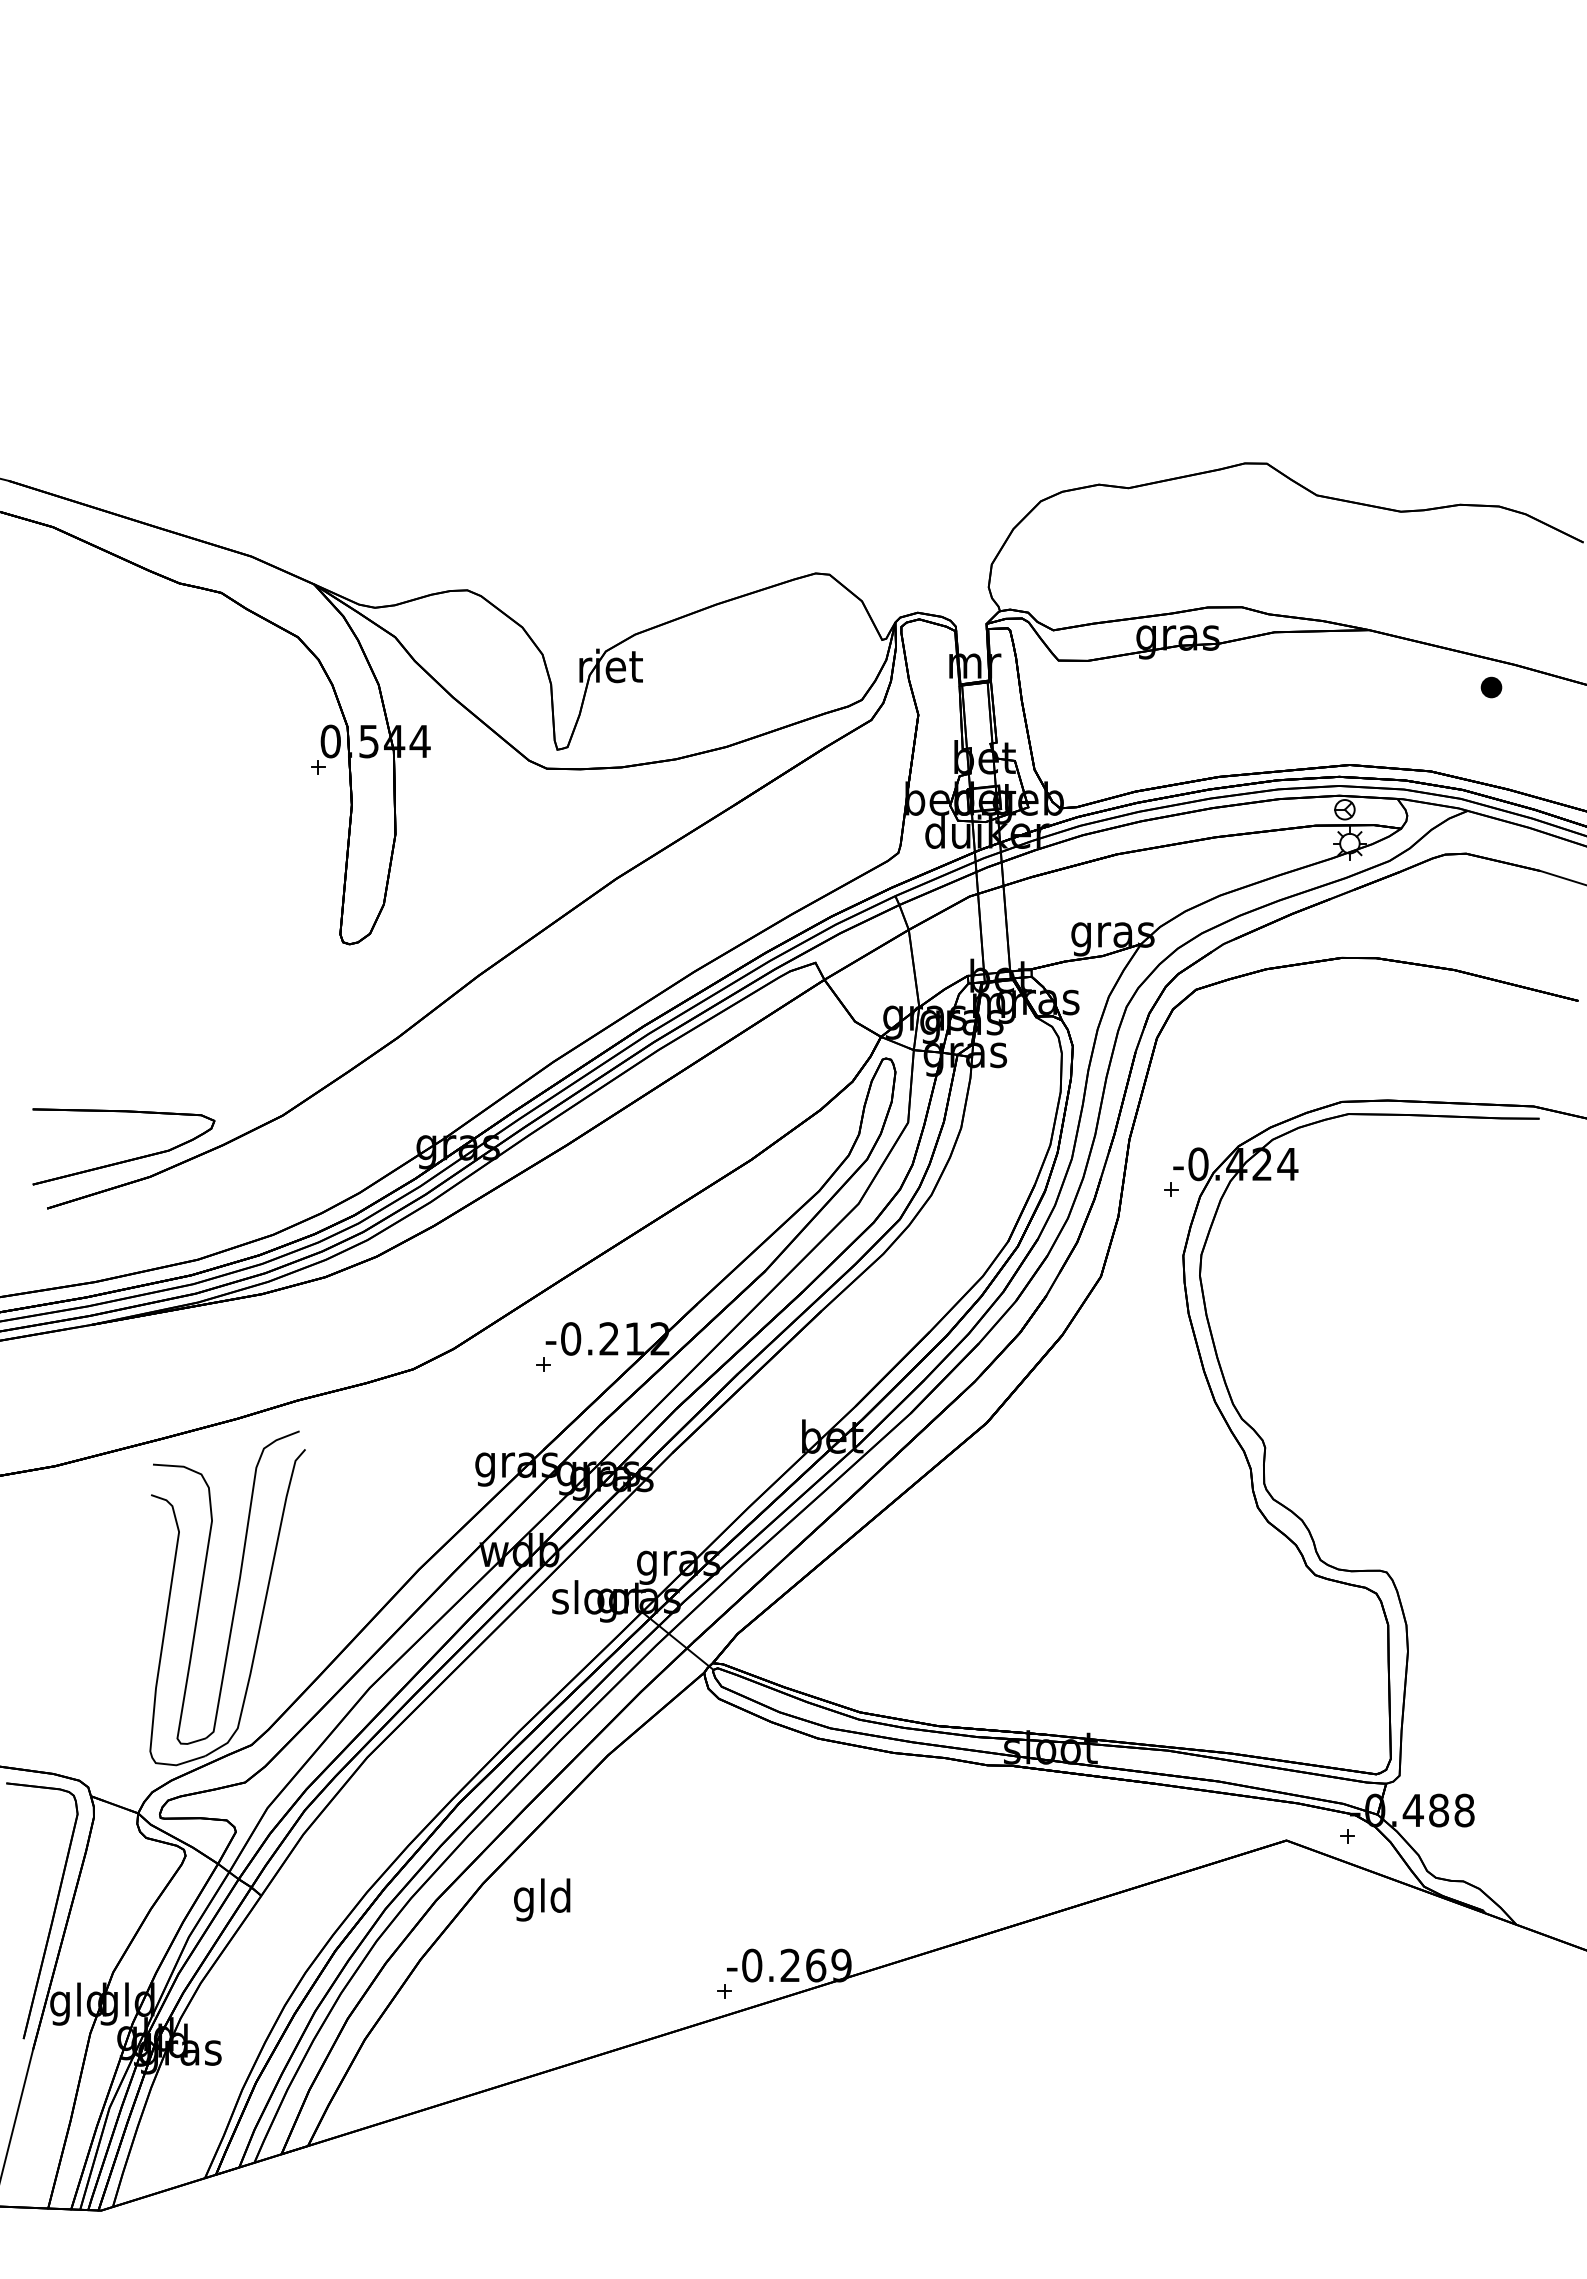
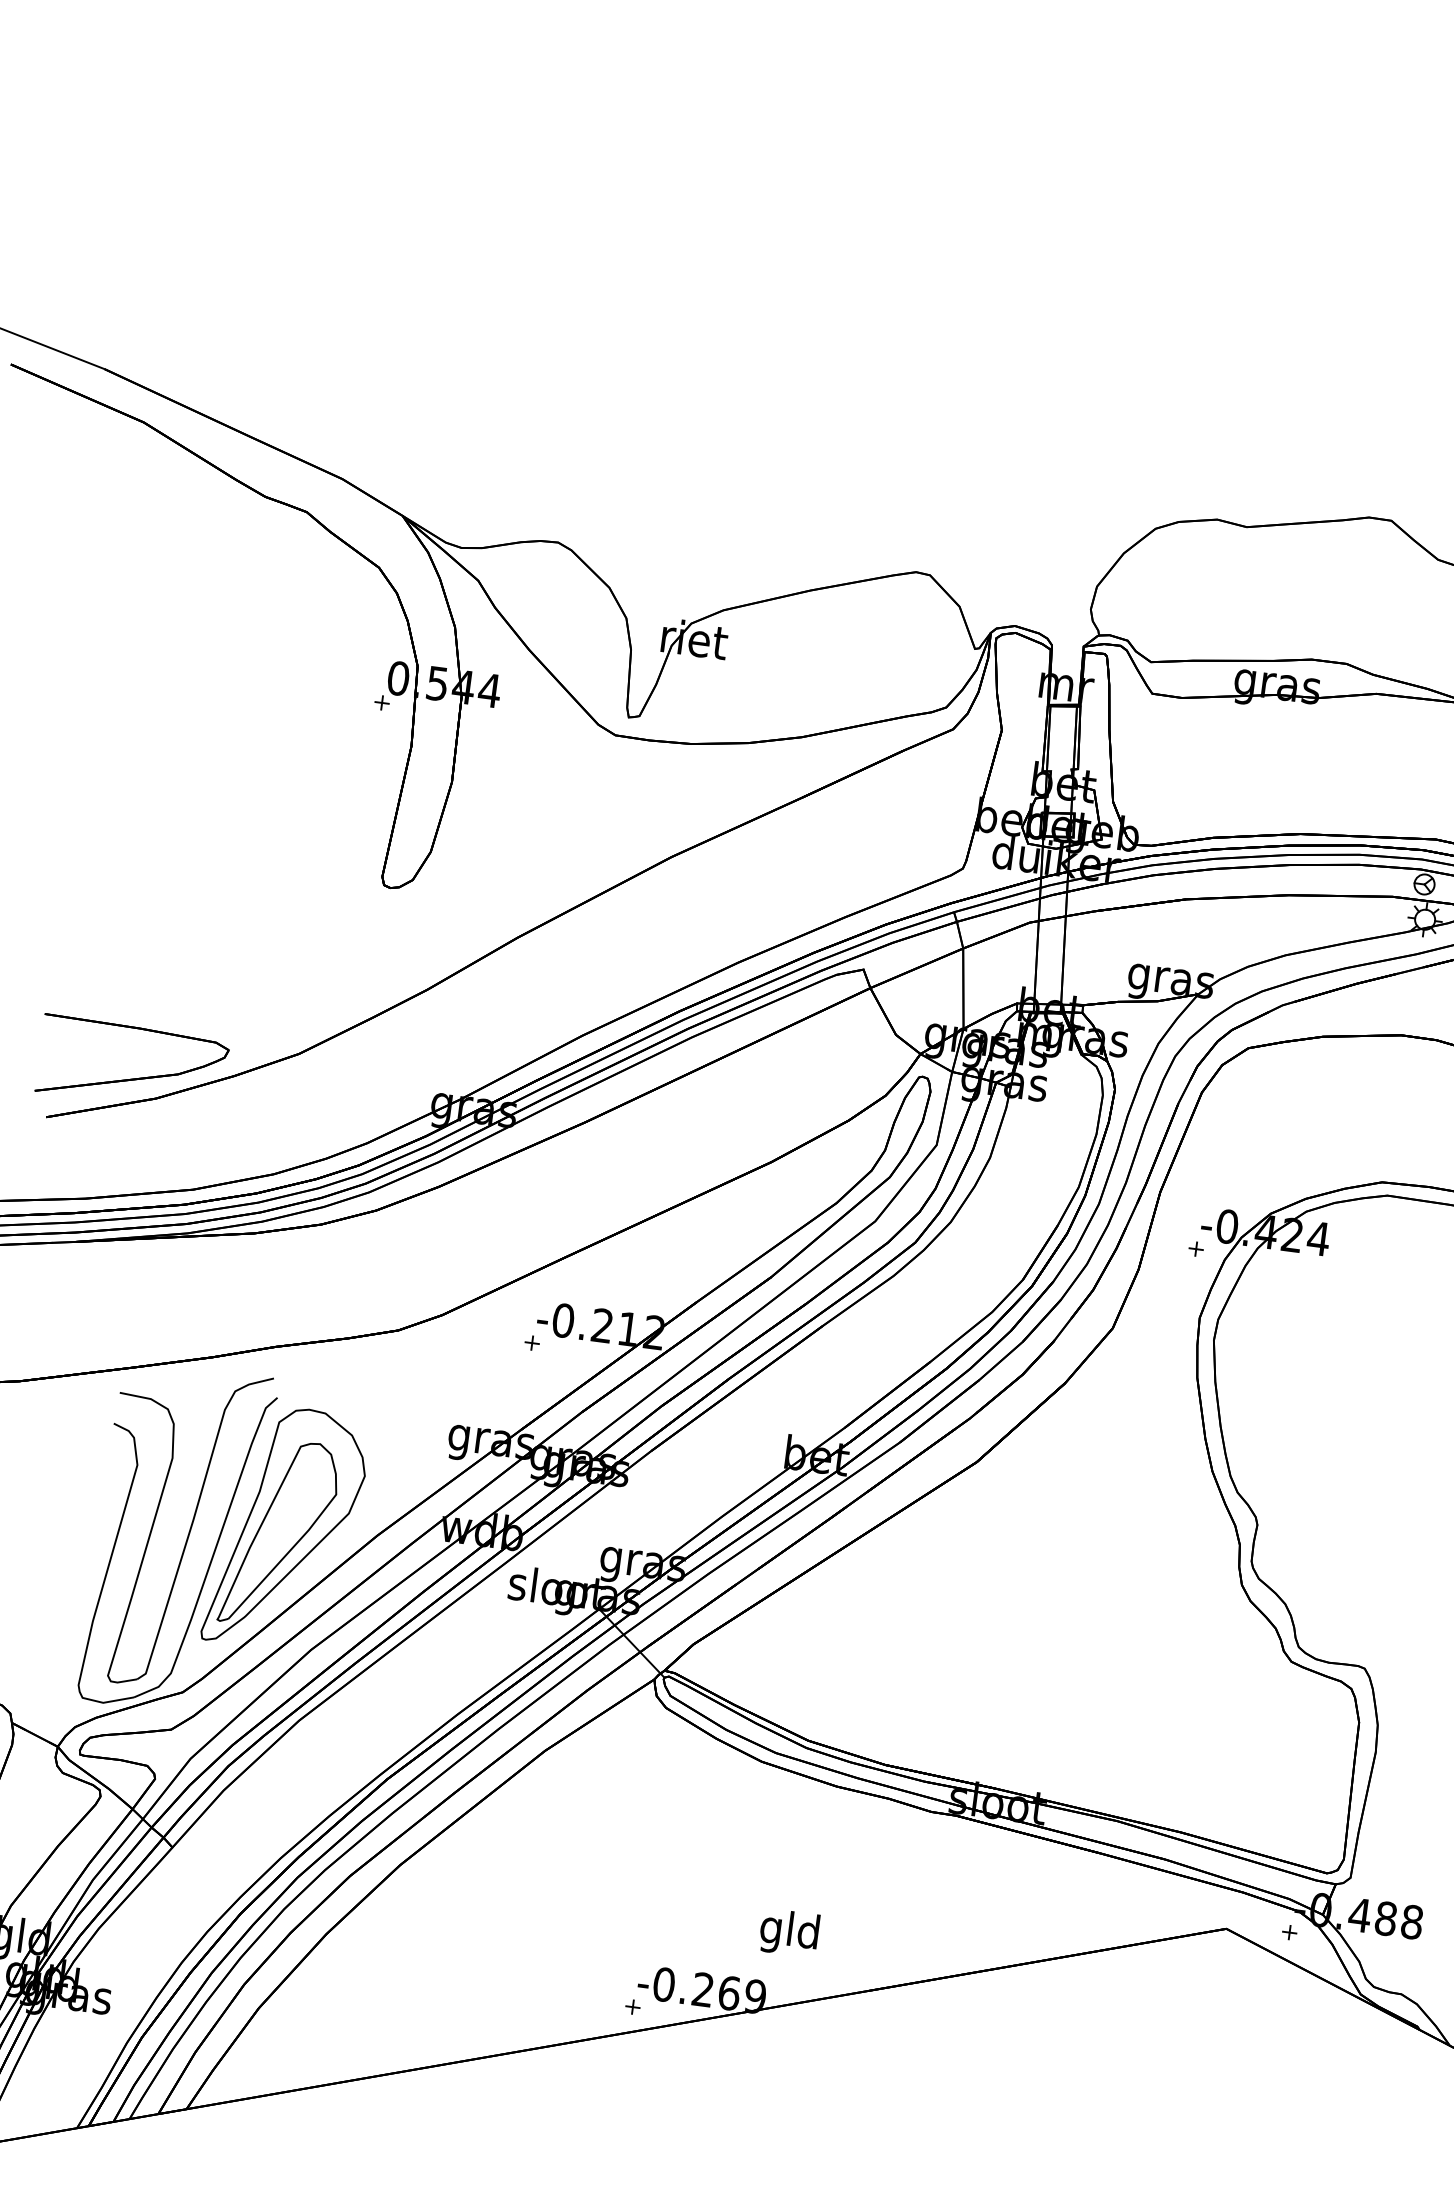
part: (330, 1574) -> (286, 1528), added
text: (542, 1899) -> (789, 1932), moved

